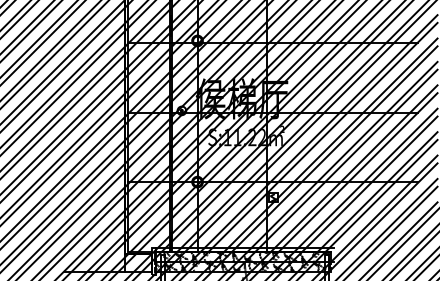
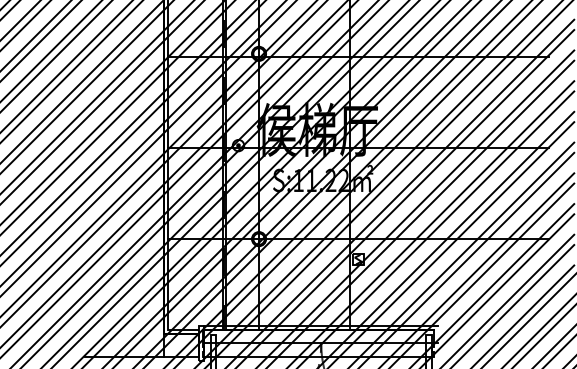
hatch: (242, 261) -> (318, 343), removed

